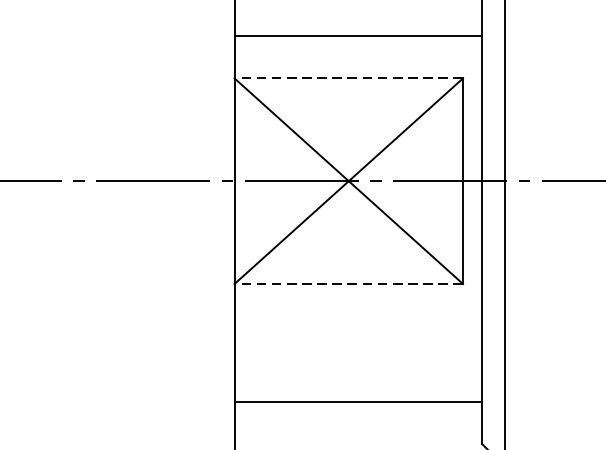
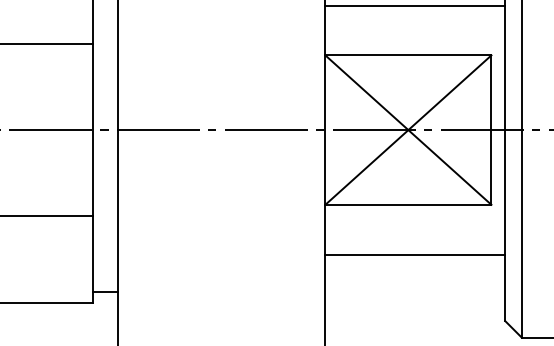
line: (358, 35) -> (415, 5), moved
line: (347, 78) -> (407, 55), dashed -> solid
line: (347, 283) -> (407, 204), dashed -> solid
line: (358, 401) -> (415, 254), moved

